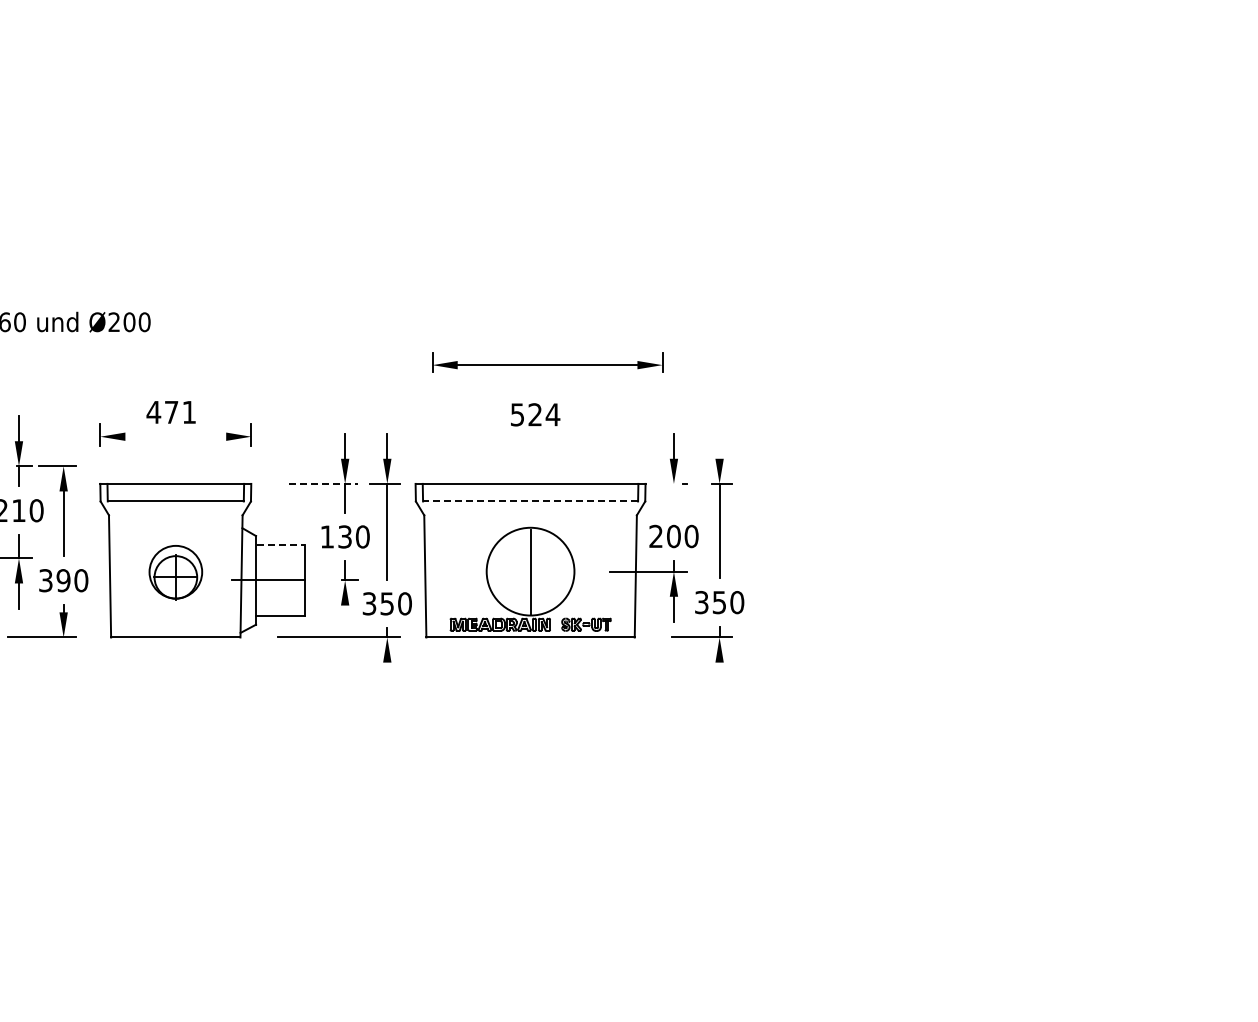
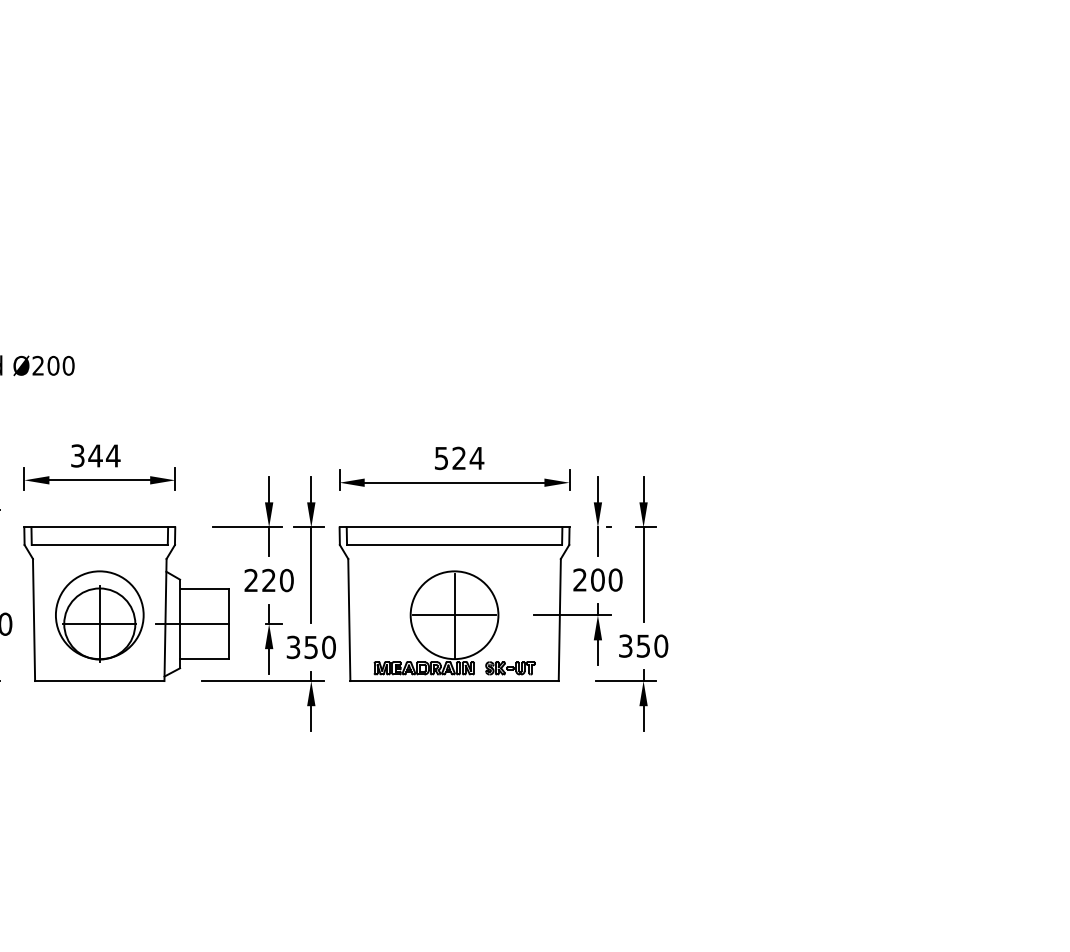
part: (547, 362) -> (454, 480), moved
text: (171, 412) -> (95, 456), 471 -> 344
line: (175, 436) -> (99, 480), added
line: (719, 445) -> (643, 489), added
line: (323, 483) -> (247, 527), dashed -> solid
line: (673, 497) -> (597, 541), added
line: (530, 501) -> (454, 545), dashed -> solid
text: (335, 536) -> (259, 580), 130 -> 220
line: (280, 545) -> (204, 589), dashed -> solid
line: (530, 571) -> (454, 615), added
part: (175, 572) -> (99, 616), size x1.67
line: (345, 617) -> (269, 661), added
line: (387, 674) -> (311, 718), added
line: (719, 674) -> (643, 718), added

